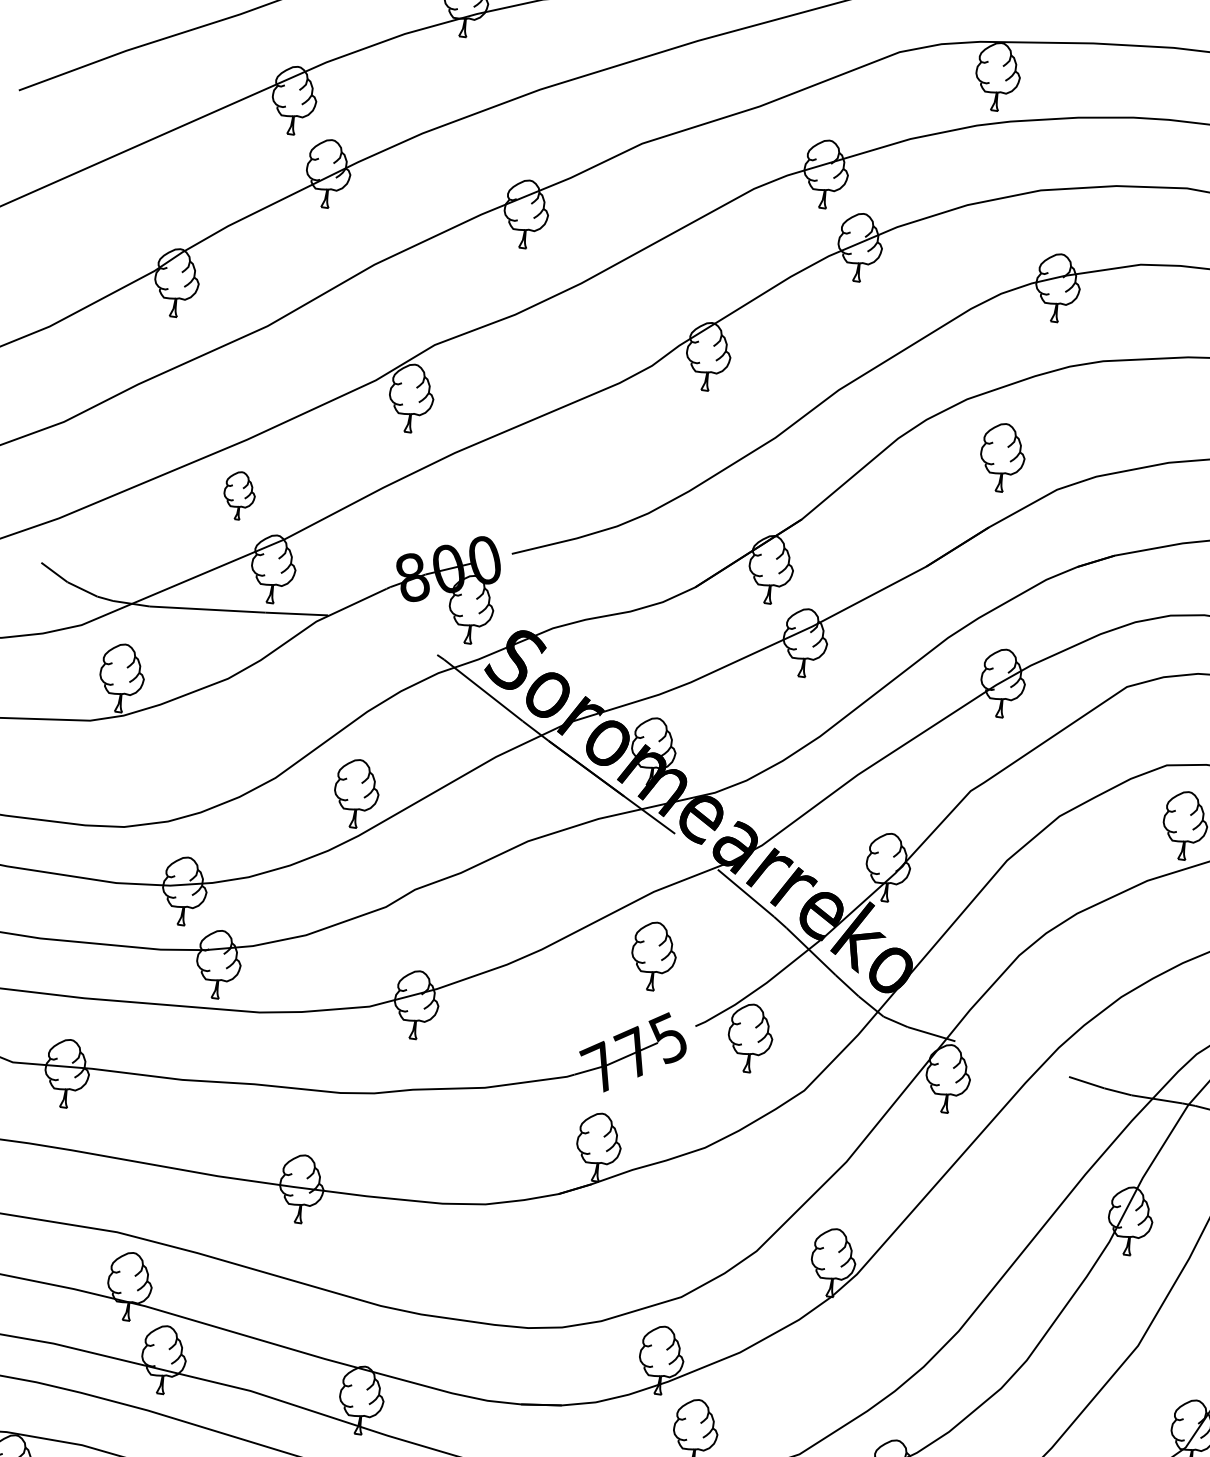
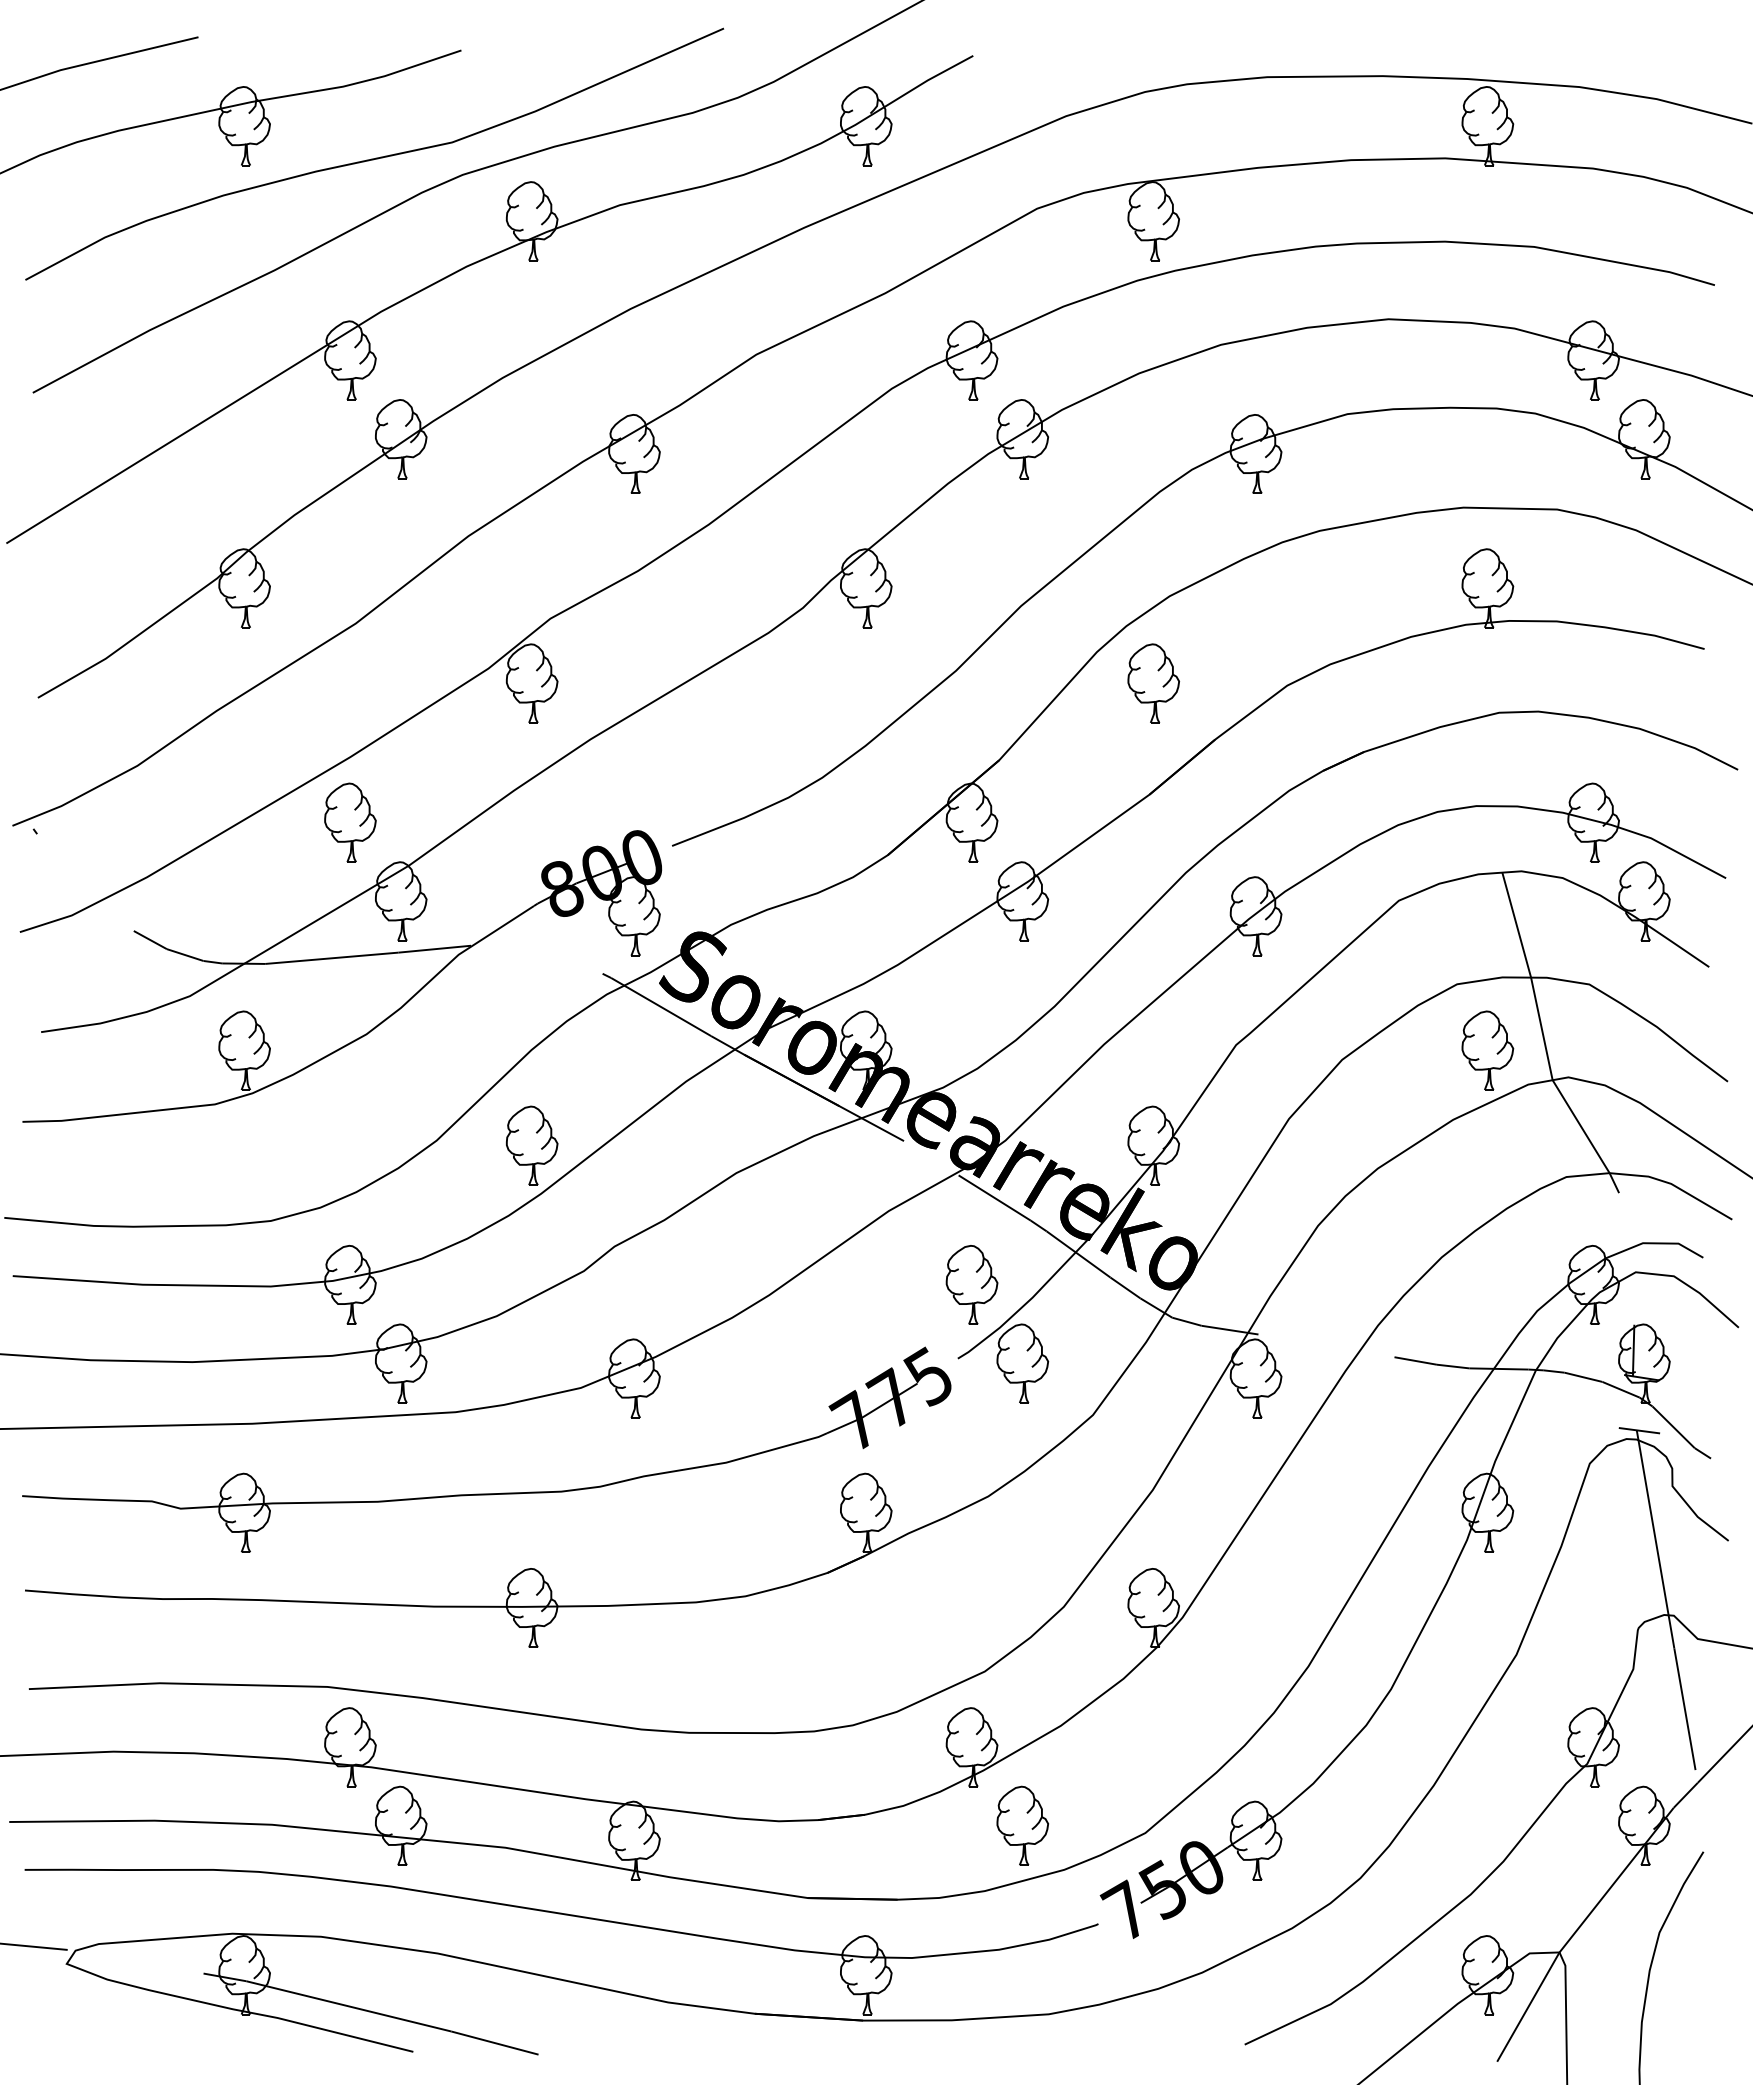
part: (1002, 457) -> (1153, 683), moved
part: (239, 495) -> (350, 822), size x1.43
part: (653, 955) -> (971, 1284), moved

